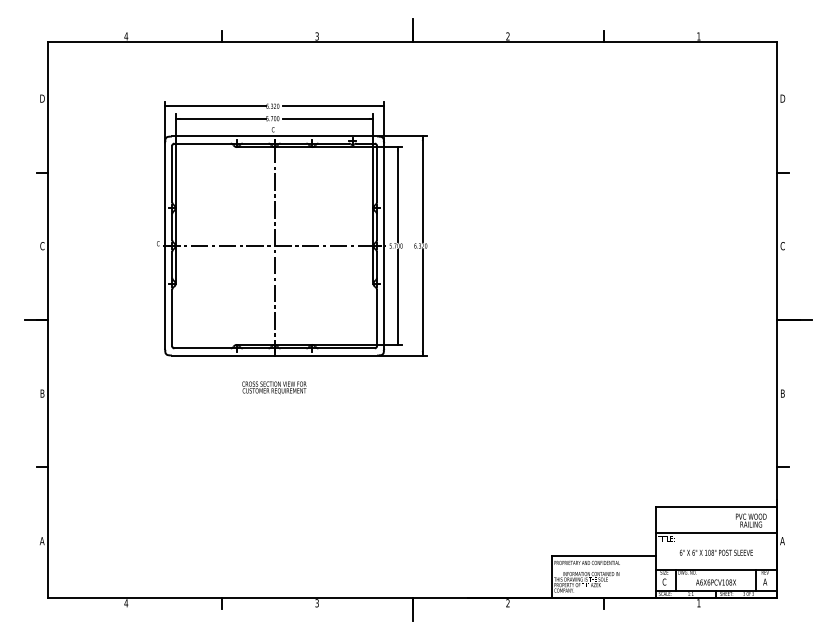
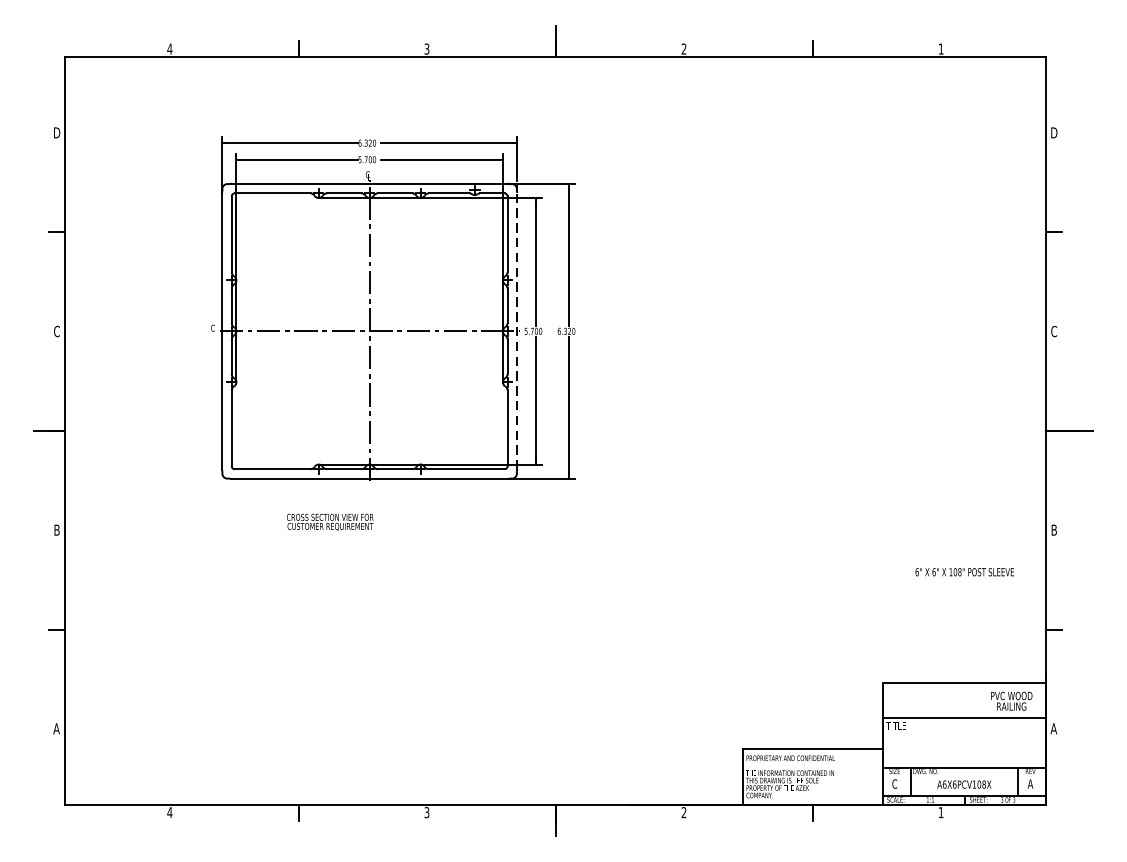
line: (384, 246) -> (517, 331), solid -> dashed
text: (274, 387) -> (330, 521), moved
text: (715, 552) -> (963, 571), moved

